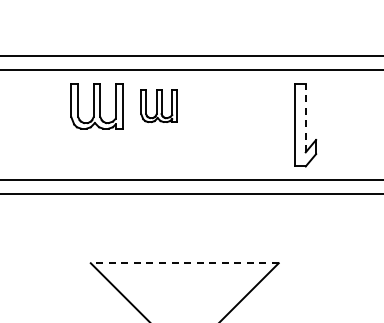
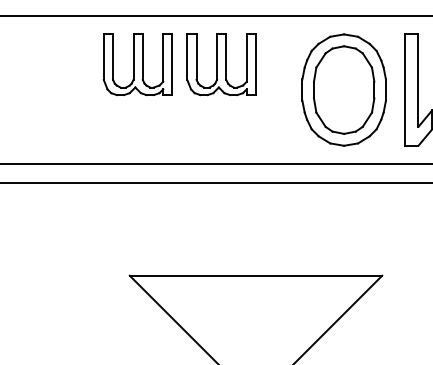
part: (158, 106) -> (220, 65), size x1.43
line: (305, 117) -> (418, 80), dashed -> solid
part: (250, 124) -> (344, 89), added
line: (184, 263) -> (255, 276), dashed -> solid

